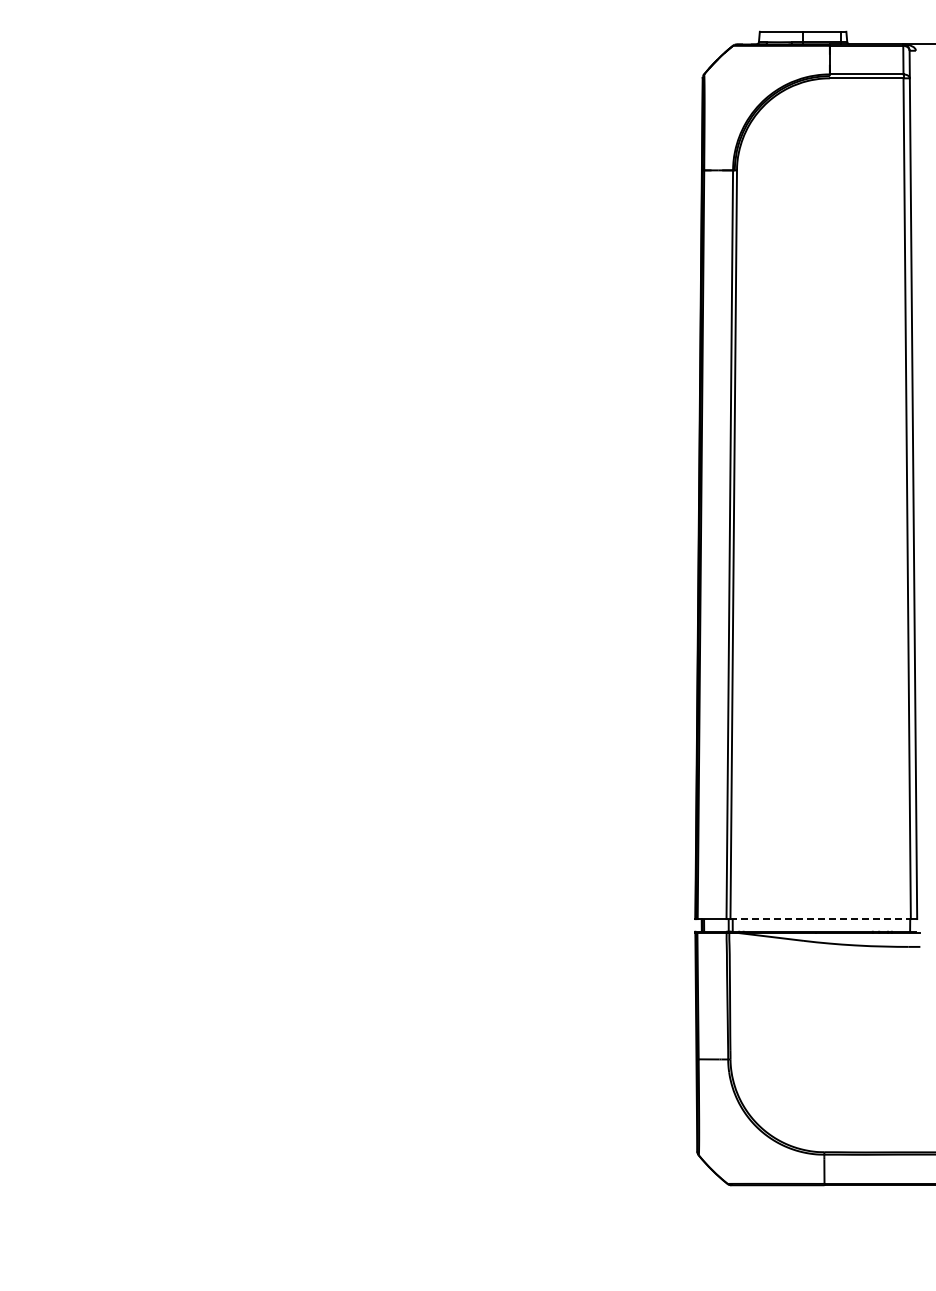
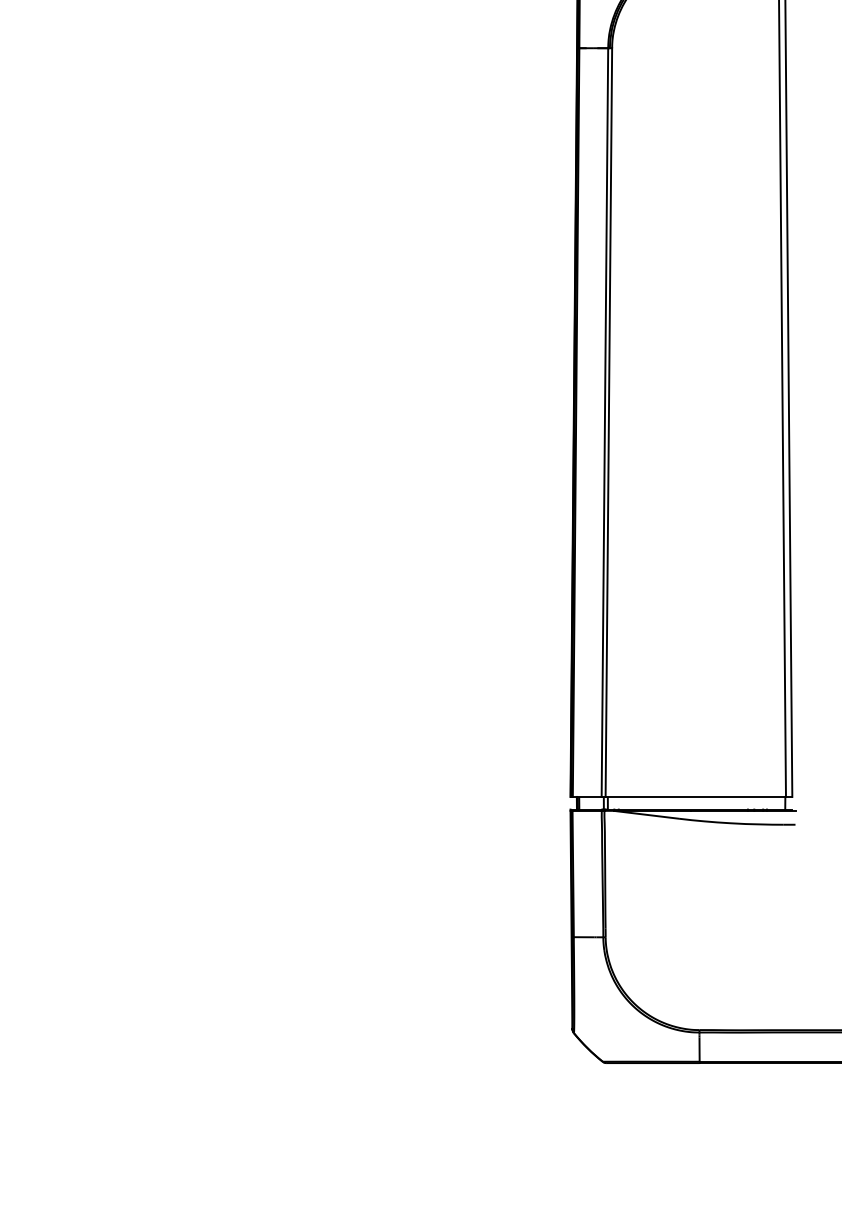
line: (821, 919) -> (696, 797), dashed -> solid

